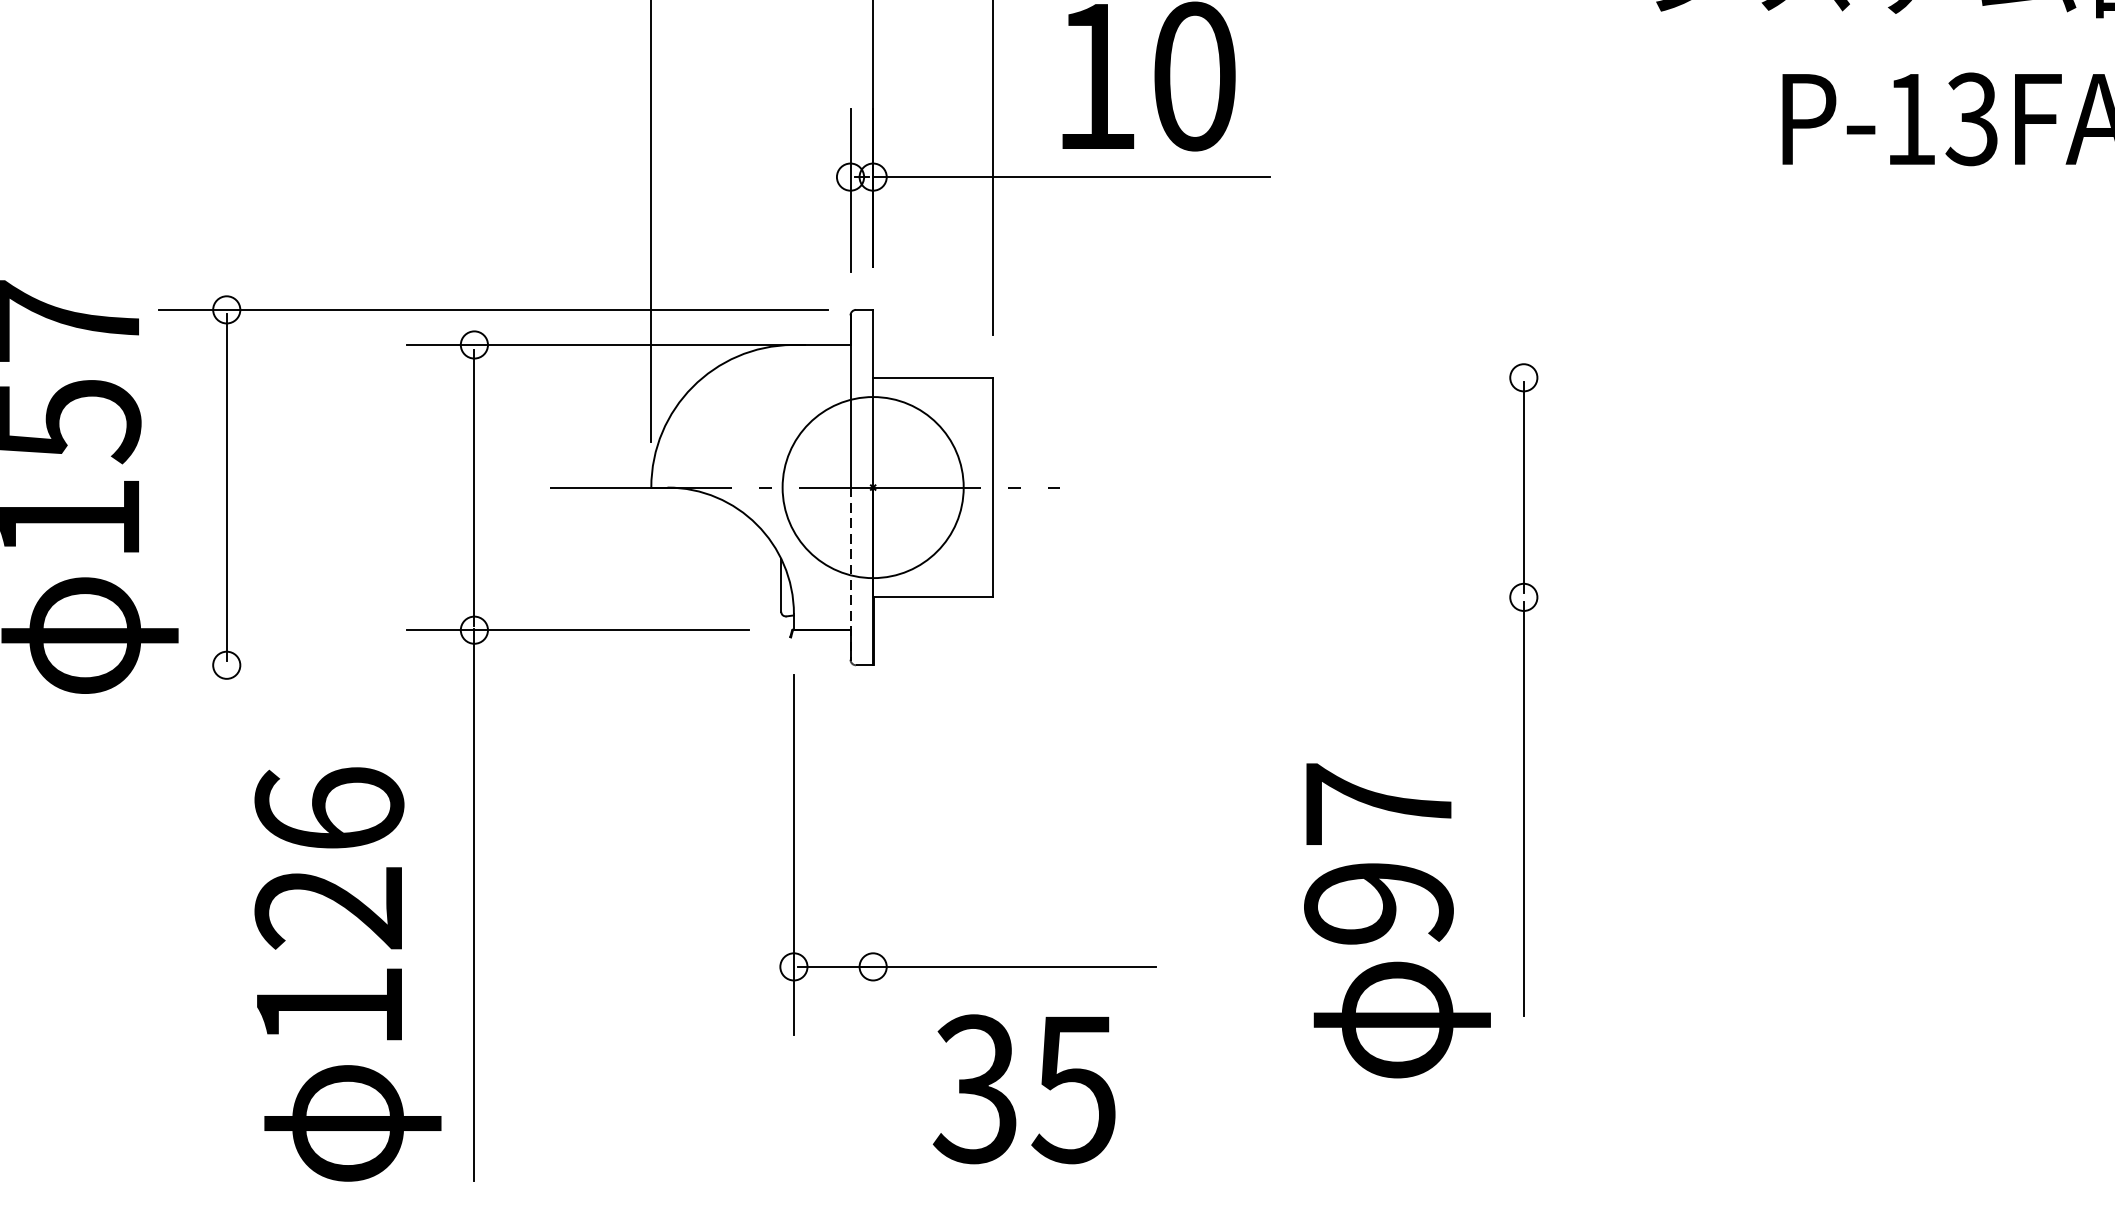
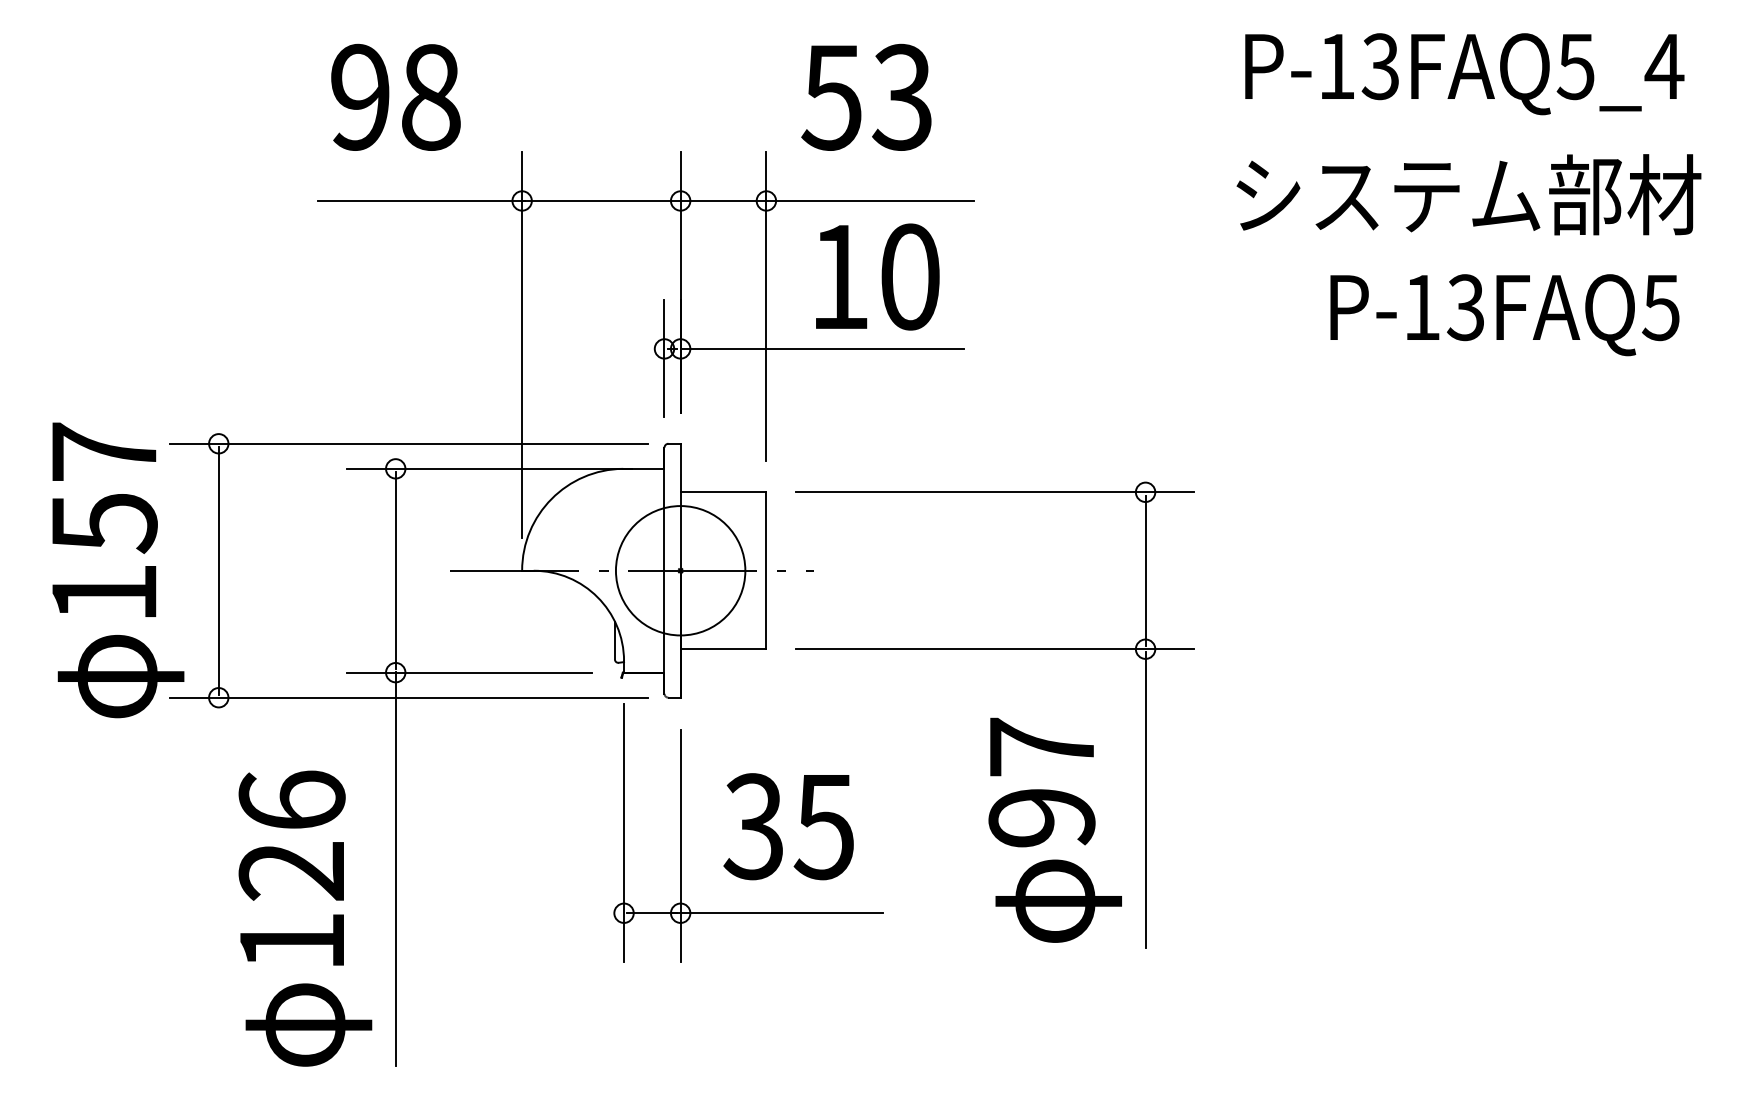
line: (1312, 378) -> (994, 492), added
line: (850, 573) -> (664, 632), dashed -> solid
line: (1312, 597) -> (994, 649), added
line: (493, 664) -> (409, 697), added
line: (872, 872) -> (680, 845), added
text: (1396, 919) -> (1054, 829), moved
text: (1024, 1089) -> (788, 826), moved

